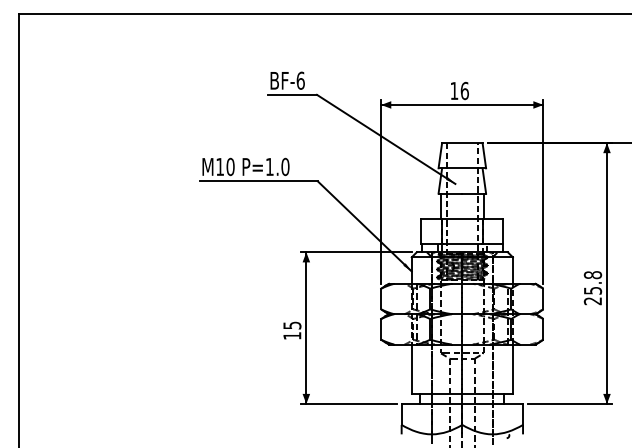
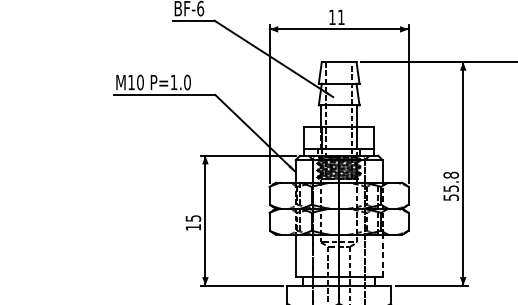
text: (464, 90) -> (341, 16), 16 -> 11
text: (592, 301) -> (450, 197), 25.8 -> 55.8
line: (512, 369) -> (382, 256), solid -> dashed

